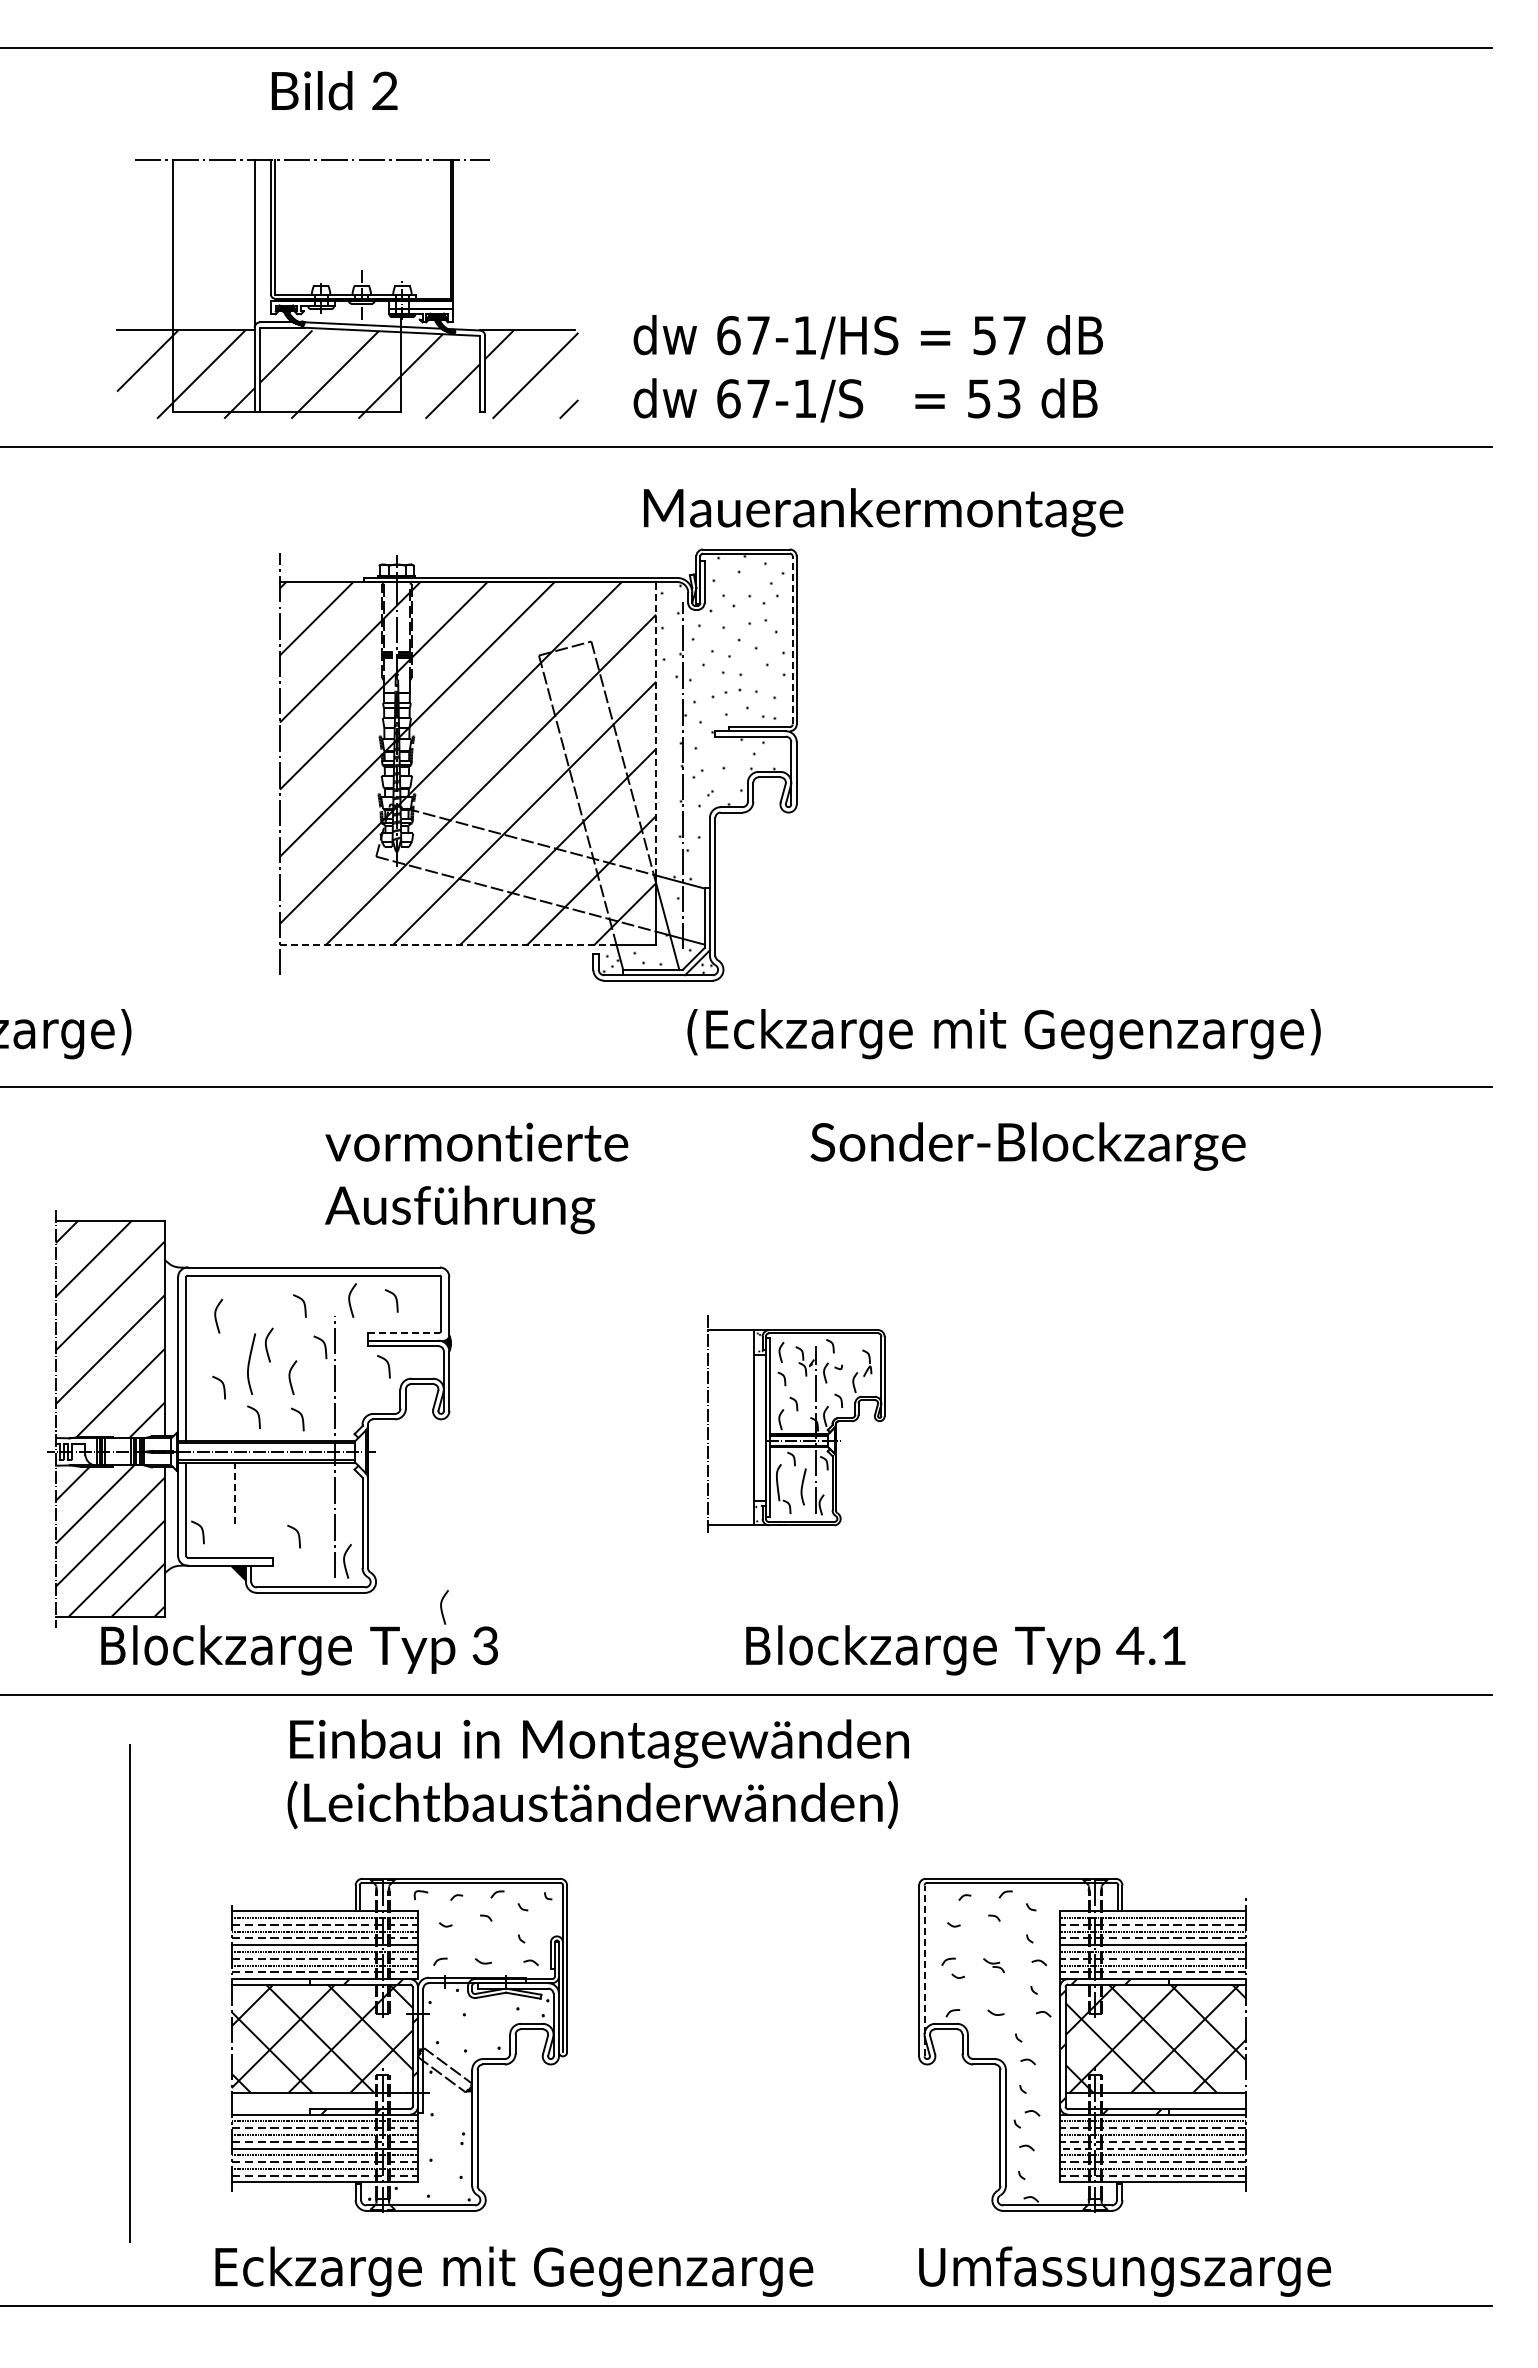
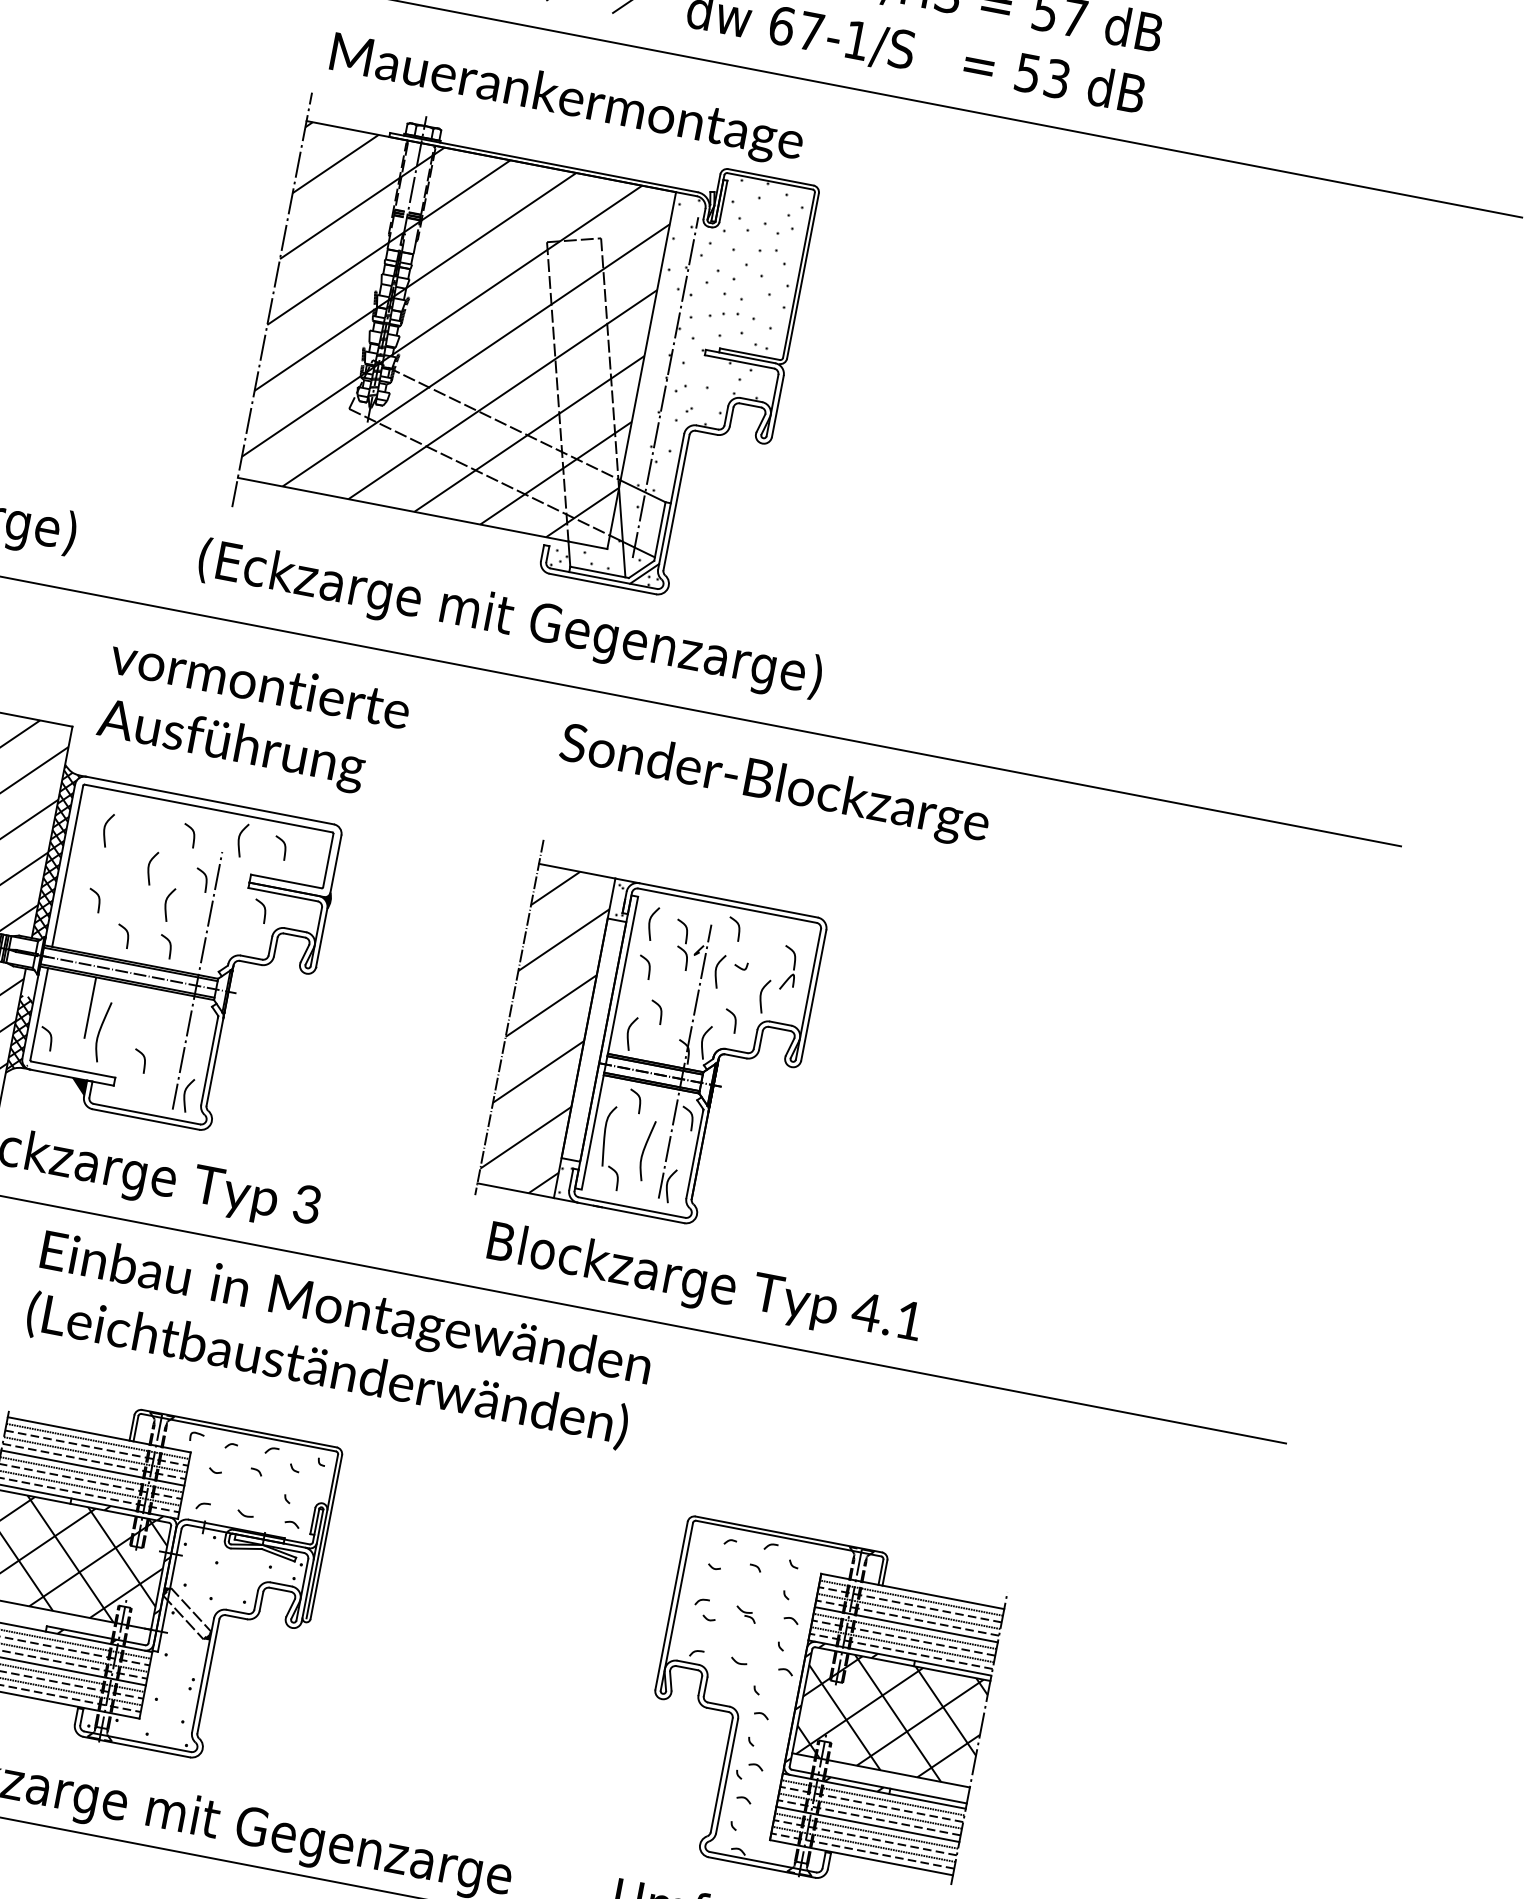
text: (883, 512) -> (566, 100), moved
line: (792, 639) -> (799, 274), dashed -> solid
line: (656, 728) -> (648, 336), dashed -> solid
line: (448, 945) -> (403, 509), dashed -> solid
text: (1003, 1034) -> (509, 620), moved
text: (1027, 1146) -> (773, 785), moved
text: (476, 1178) -> (253, 718), moved
line: (403, 1332) -> (285, 881), dashed -> solid
hatch: (174, 1348) -> (58, 853), added
curve: (249, 1363) -> (100, 1030), moved
part: (796, 1423) -> (654, 1044), size x1.67
line: (235, 1493) -> (90, 1007), dashed -> solid
hatch: (174, 1533) -> (23, 1035), added
curve: (442, 1608) -> (272, 1159), removed
text: (965, 1650) -> (704, 1285), moved
text: (597, 1774) -> (337, 1341), moved
line: (924, 1970) -> (676, 1606), dashed -> solid
line: (1152, 2148) -> (867, 1824), dashed -> solid

